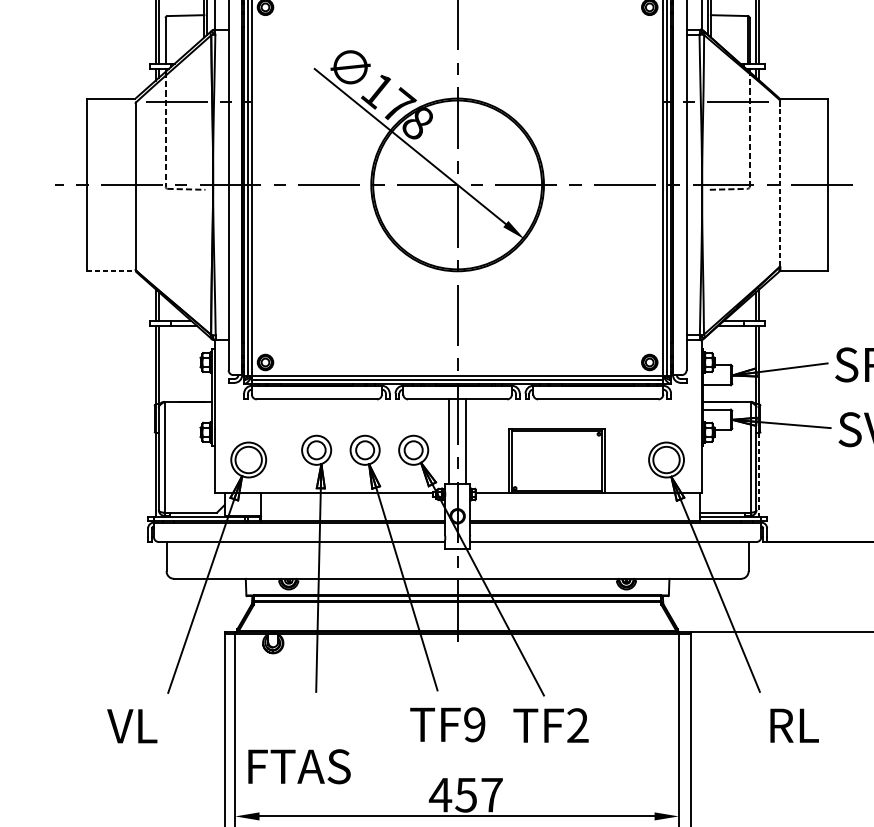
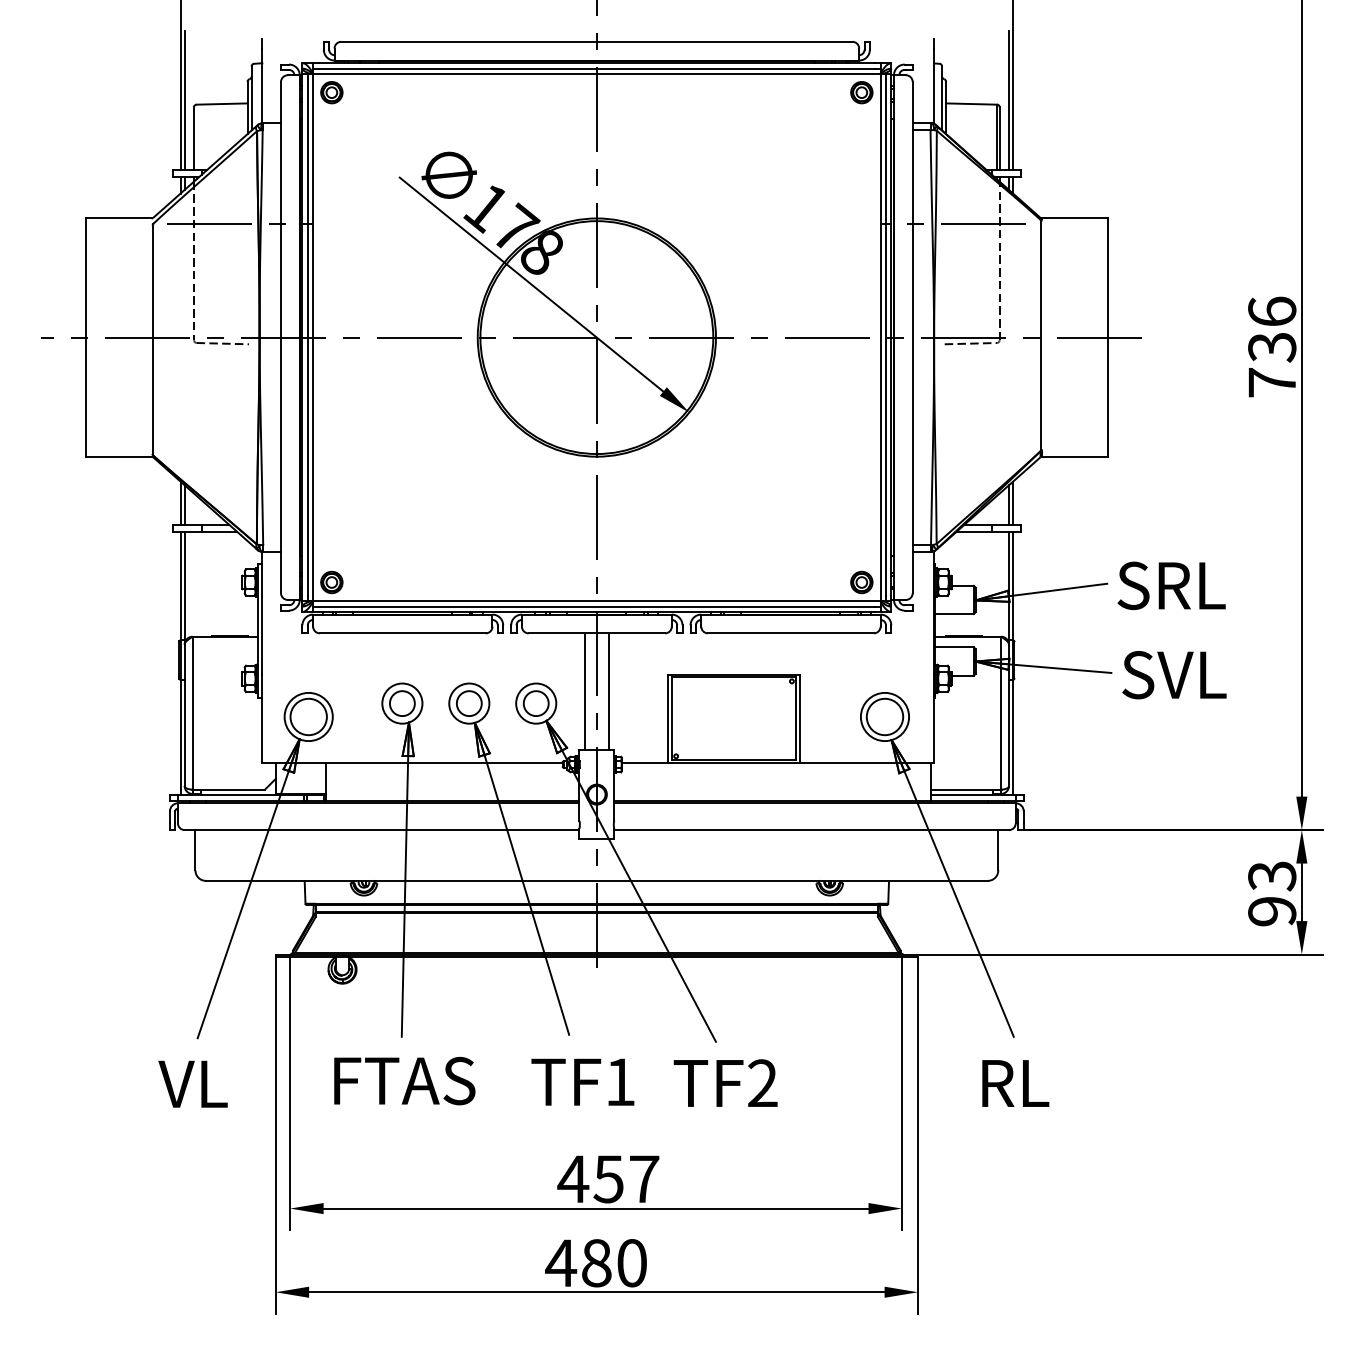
line: (779, 182) -> (1041, 334), dashed -> solid
line: (111, 271) -> (119, 456), dashed -> solid
line: (759, 474) -> (1013, 737), dashed -> solid
text: (131, 725) -> (192, 1083), moved
text: (474, 725) -> (619, 1082), TF9 -> TF1
text: (794, 725) -> (1015, 1083), moved
text: (299, 766) -> (404, 1080), moved

